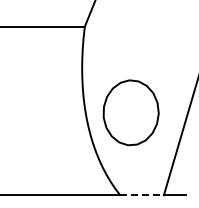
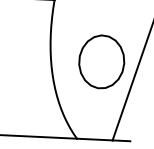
part: (130, 112) -> (101, 61), moved
line: (142, 195) -> (95, 139), dashed -> solid

